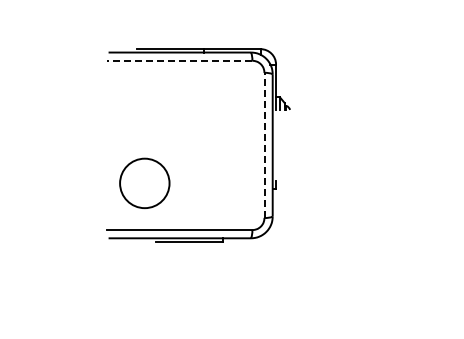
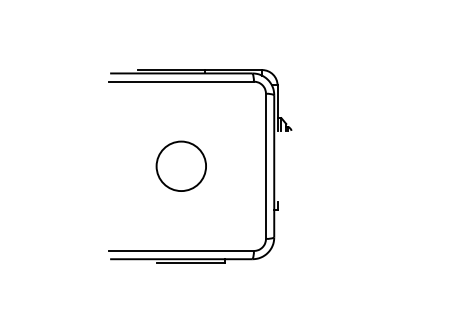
line: (179, 60) -> (181, 81), dashed -> solid
line: (264, 144) -> (266, 165), dashed -> solid
circle: (144, 182) -> (181, 165), moved

